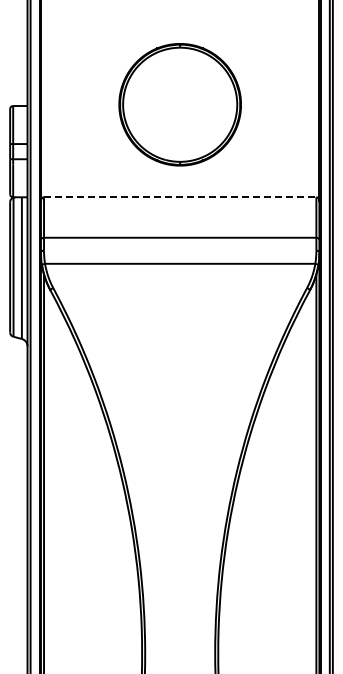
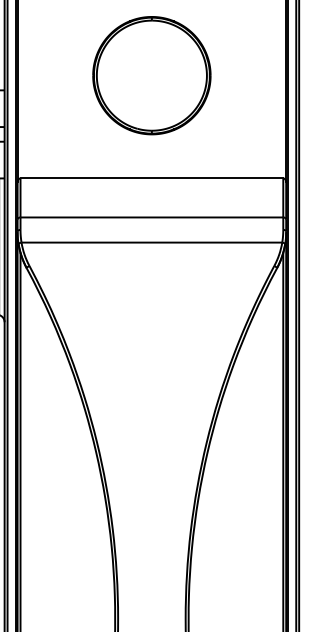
part: (179, 104) -> (151, 75), moved
line: (180, 197) -> (152, 178), dashed -> solid

